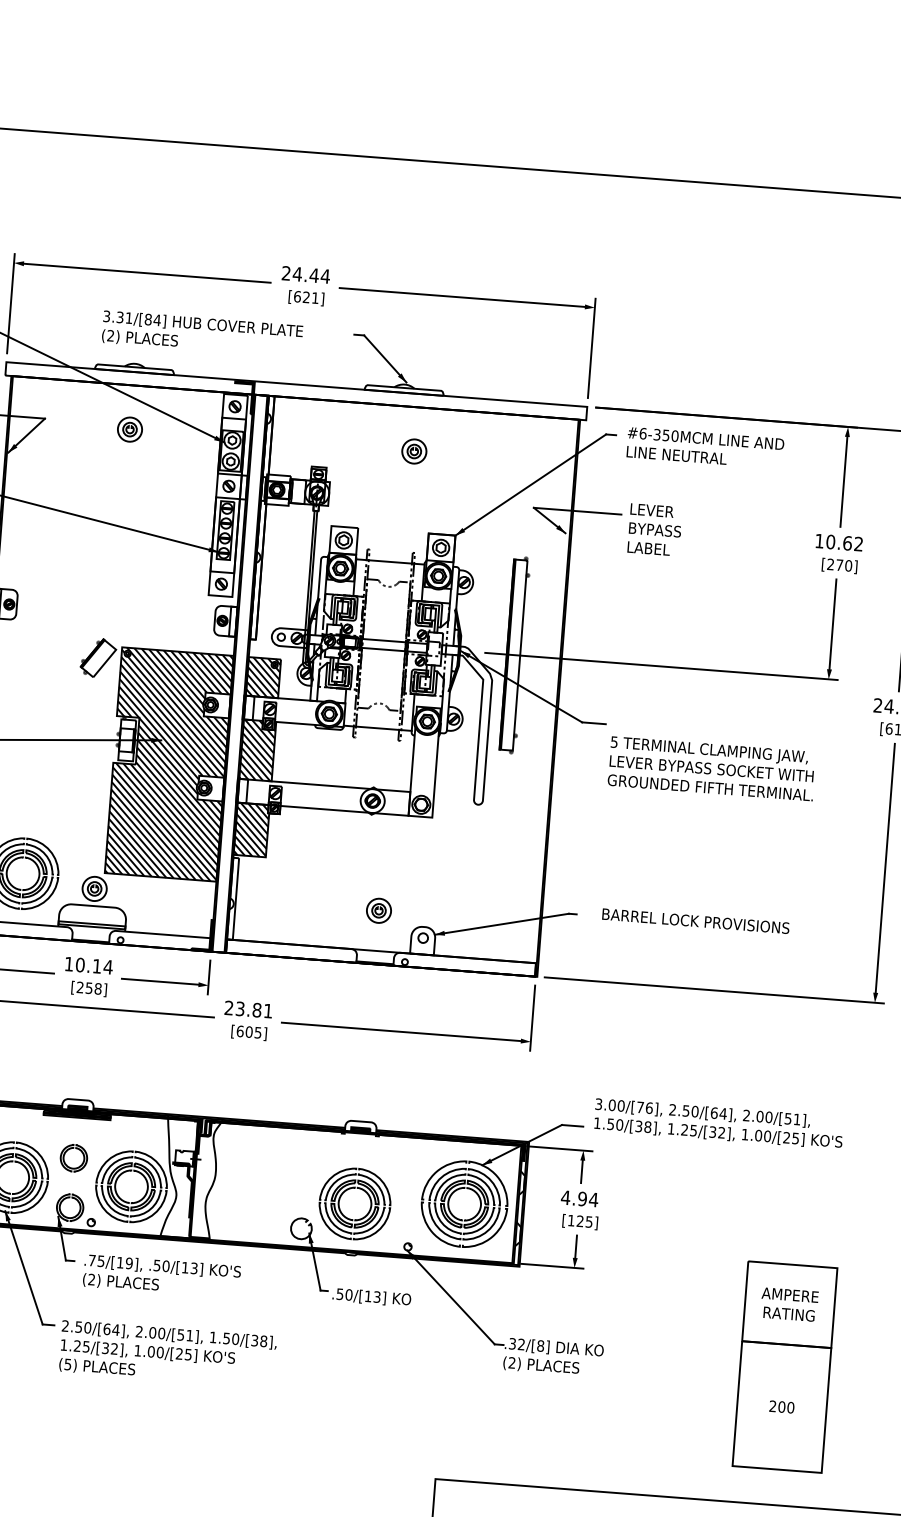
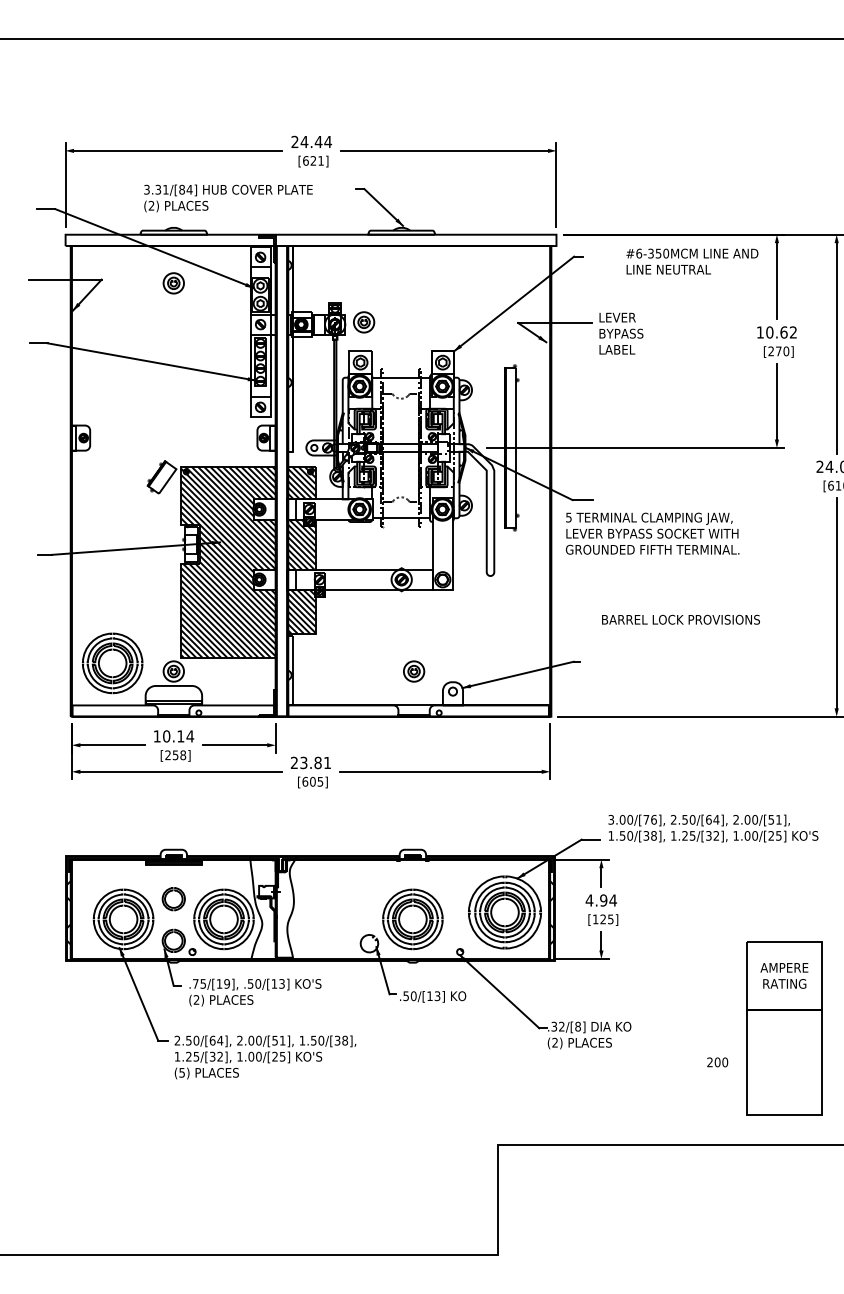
text: (705, 447) -> (692, 261), moved
part: (414, 451) -> (364, 322), moved
text: (711, 768) -> (652, 533), moved
text: (695, 920) -> (680, 619), moved
text: (781, 1407) -> (717, 1062), moved

